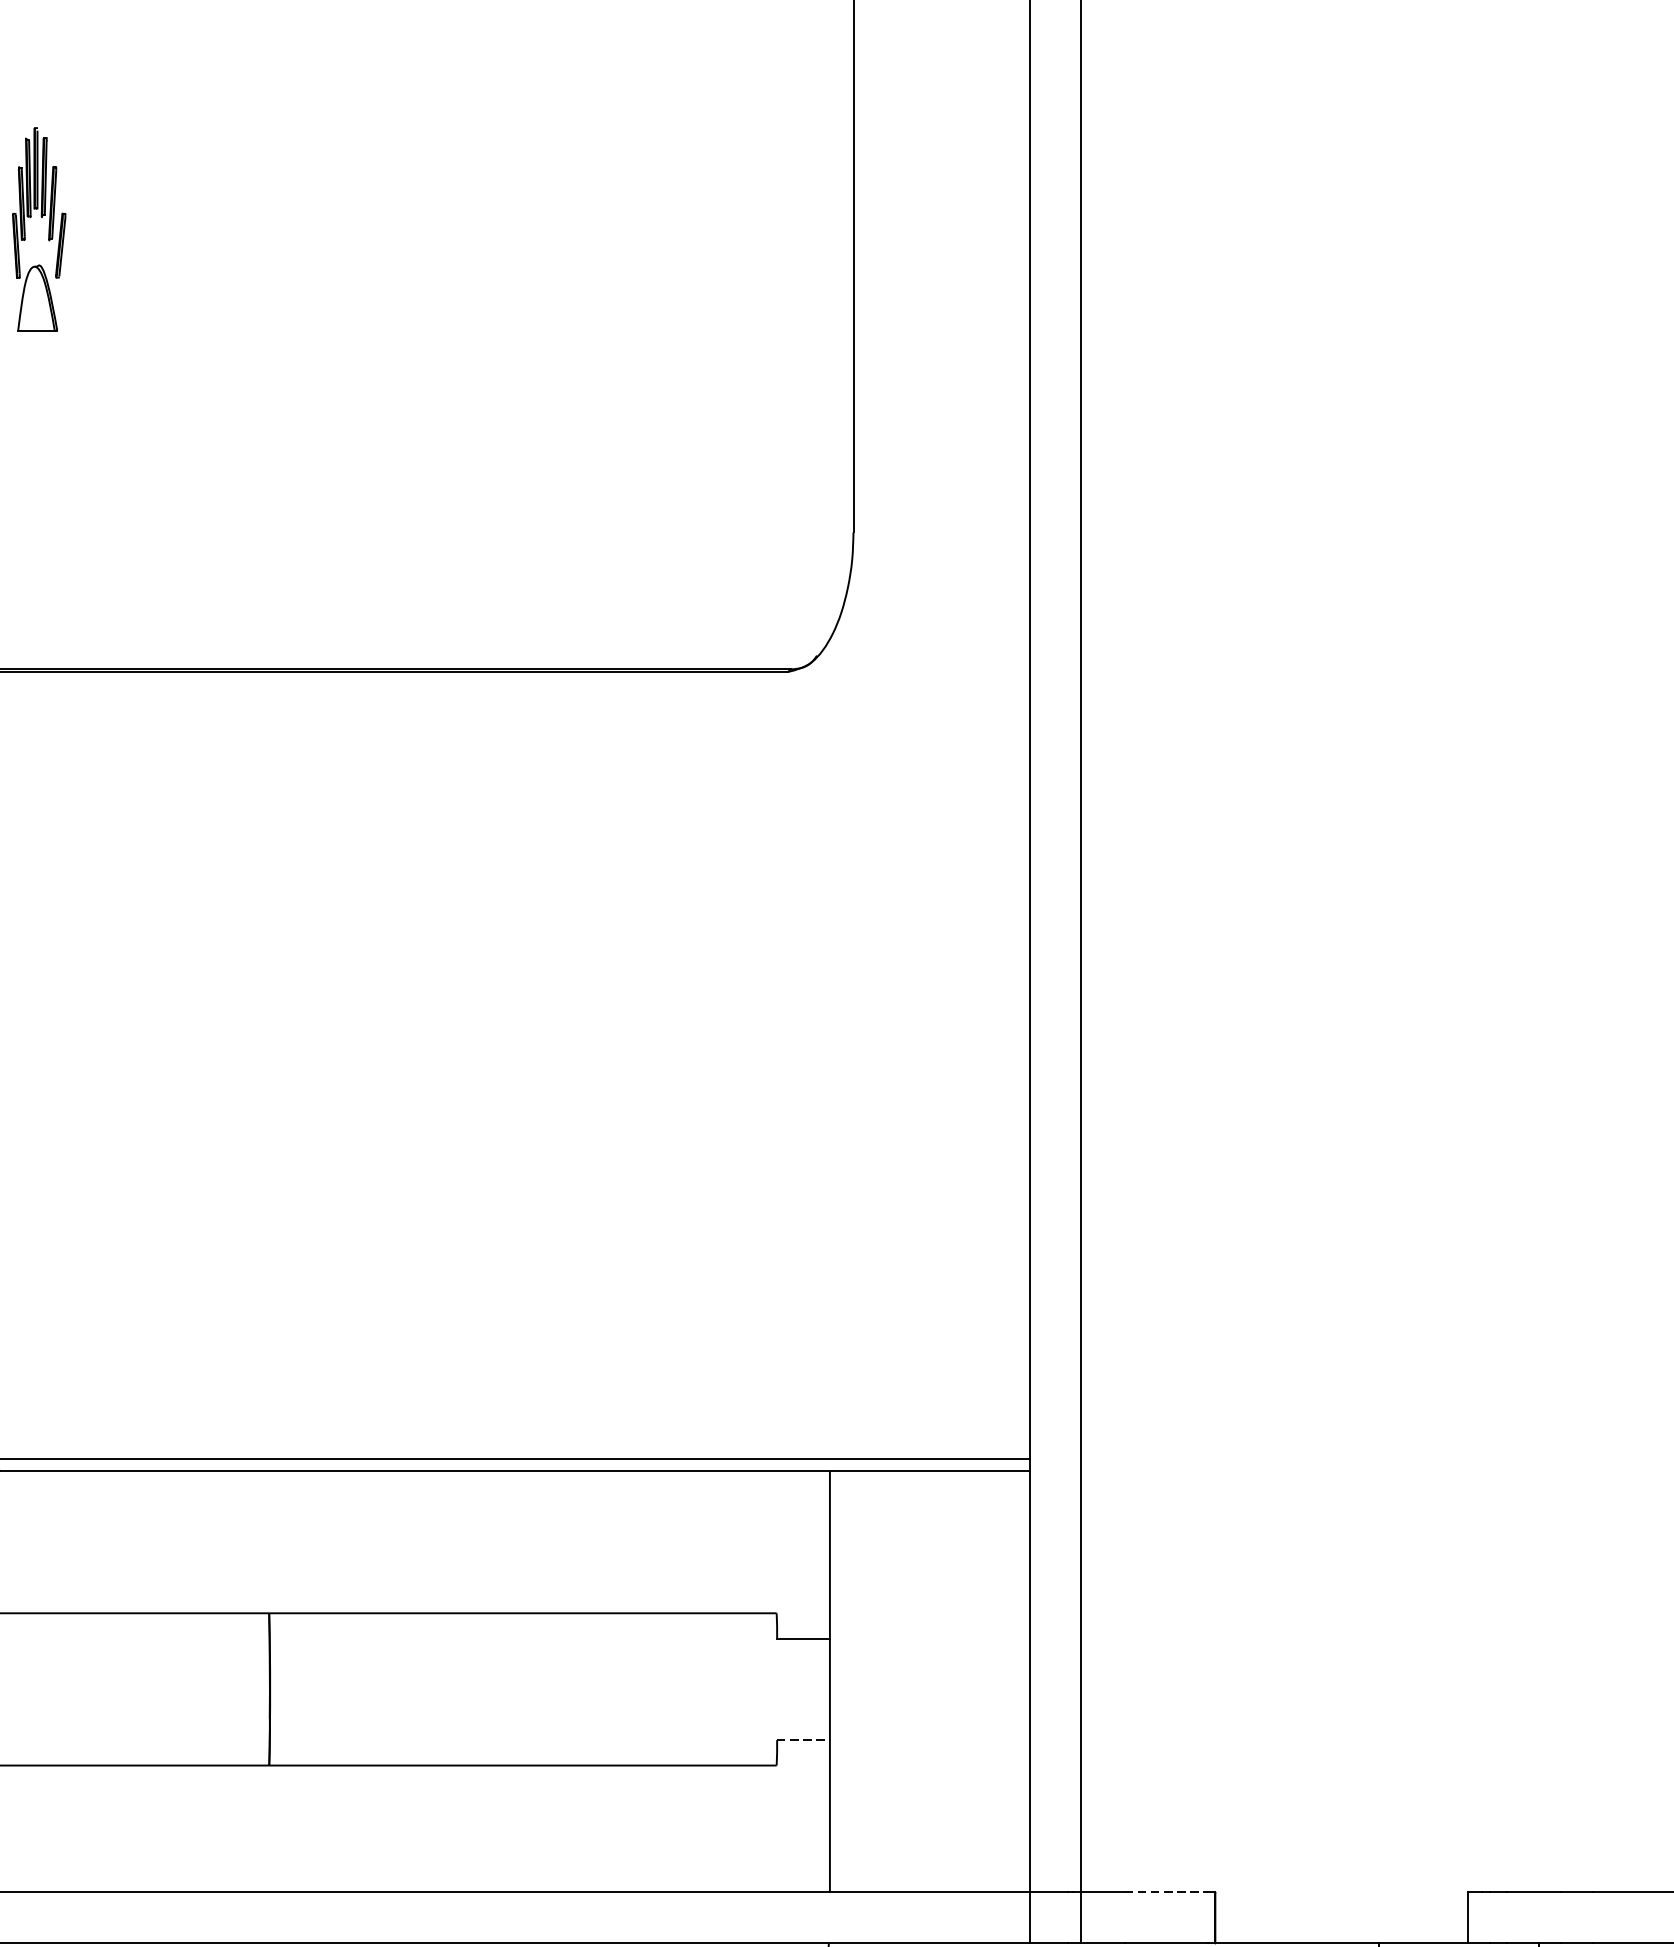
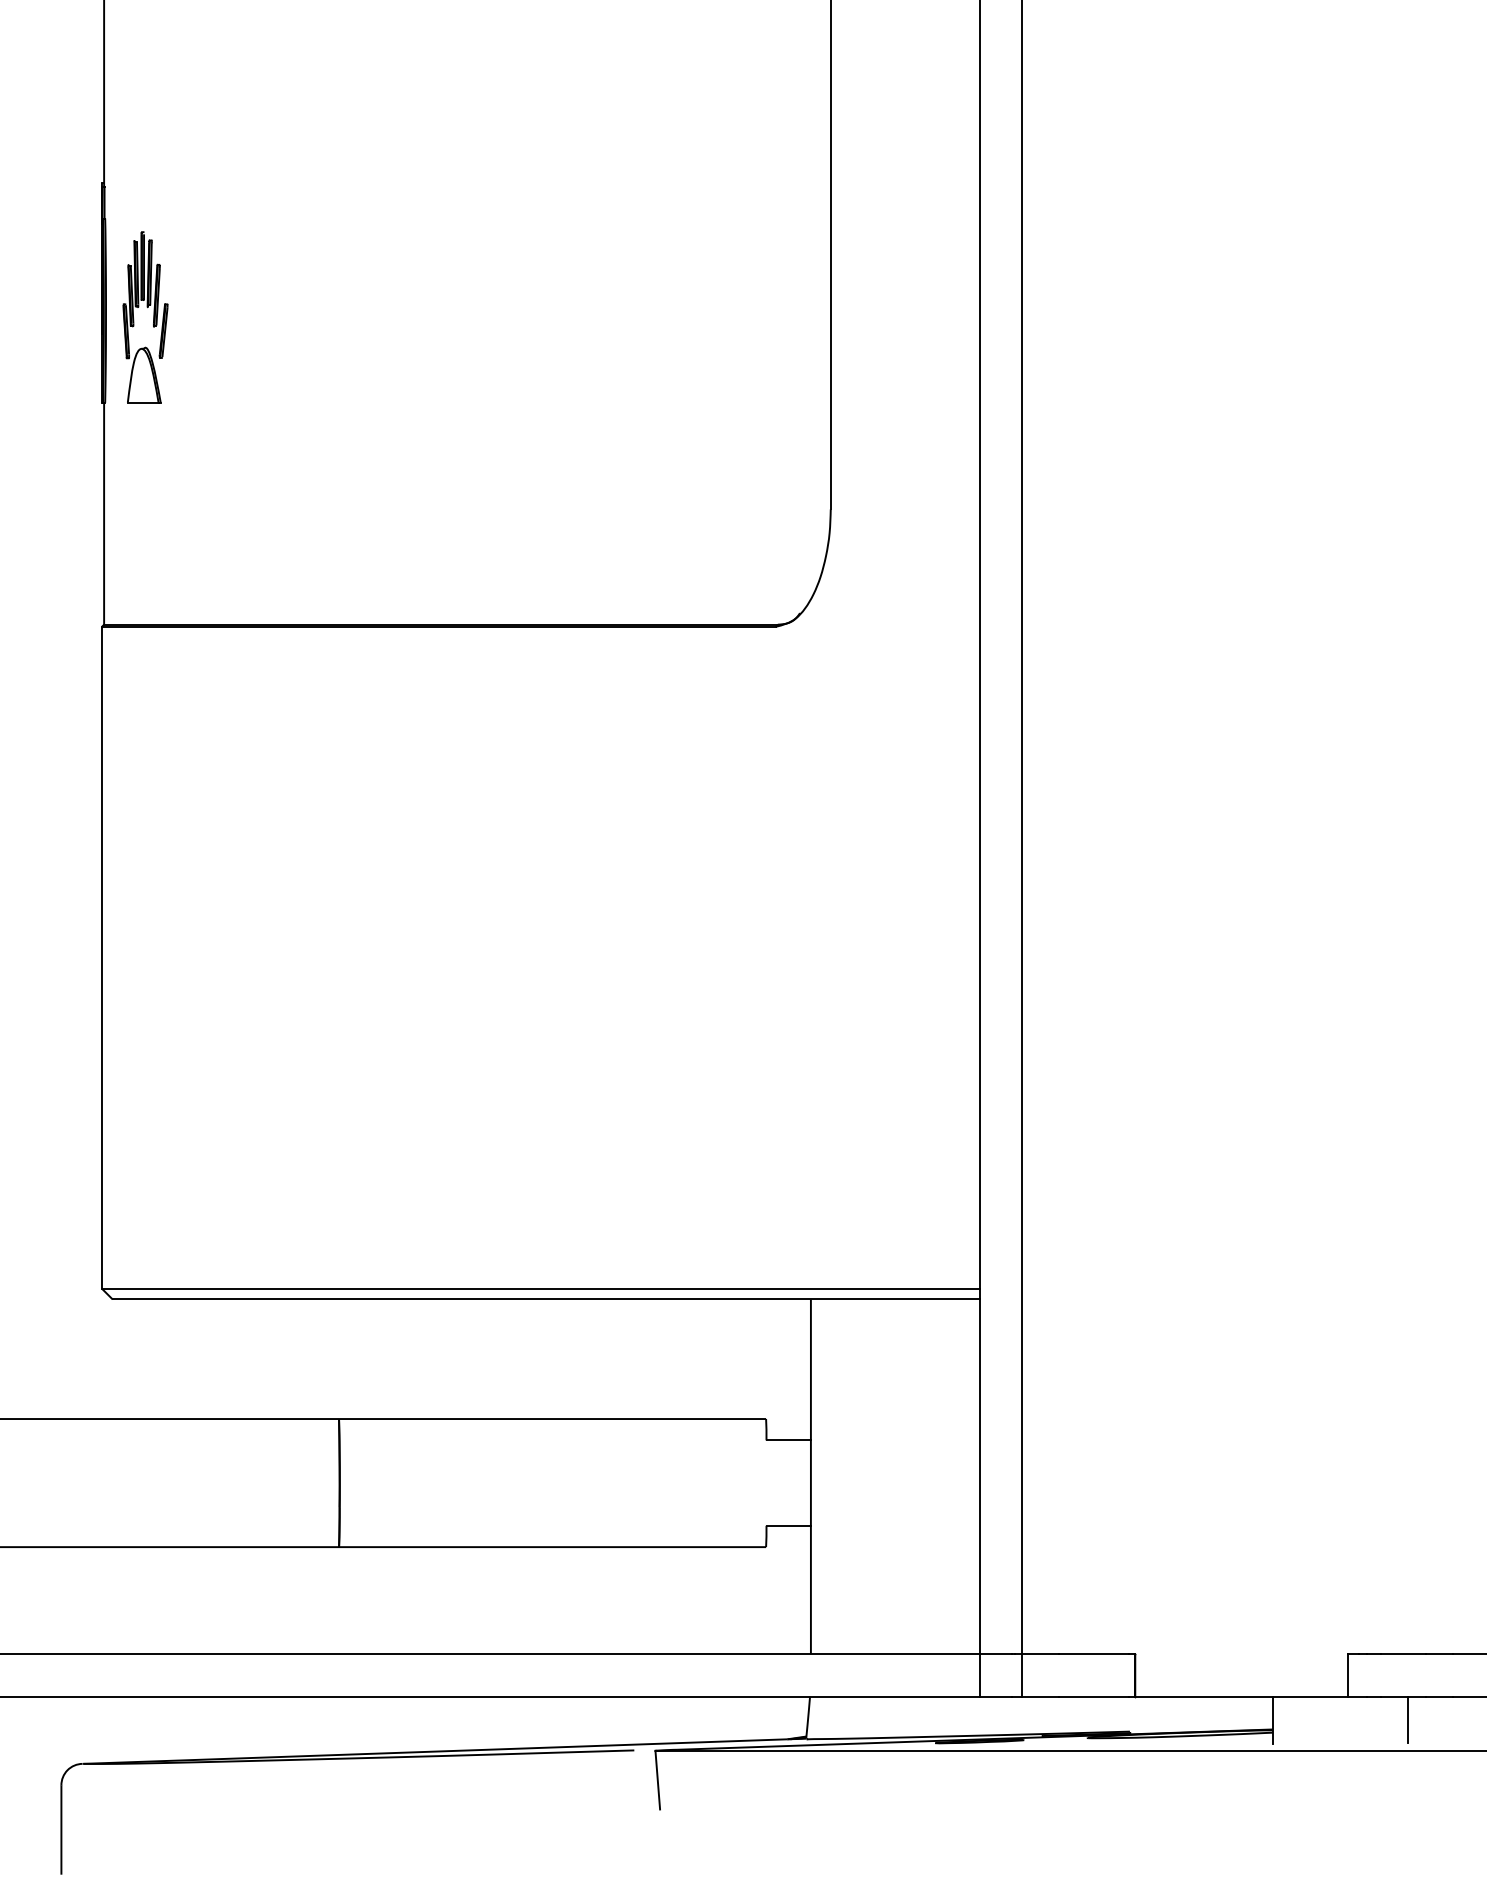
part: (48, 229) -> (153, 317), moved
line: (804, 1739) -> (789, 1525), dashed -> solid
line: (1166, 1891) -> (1094, 1653), dashed -> solid

